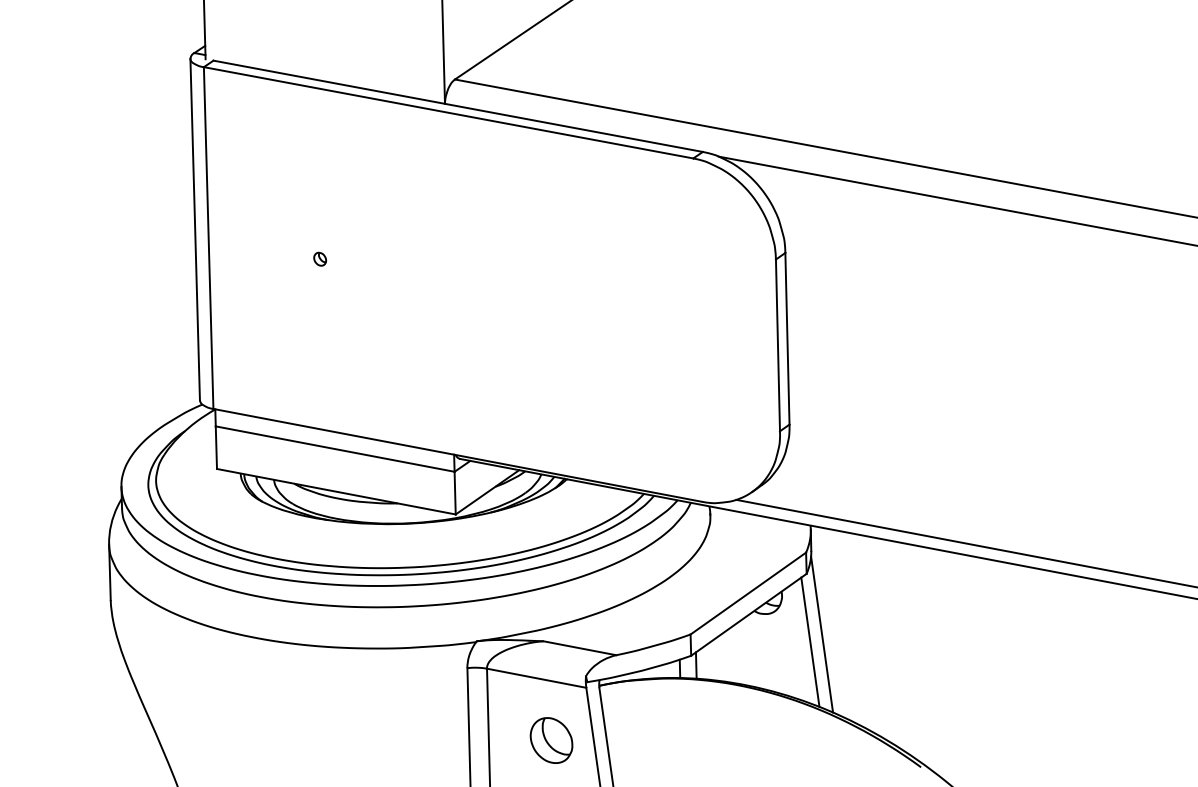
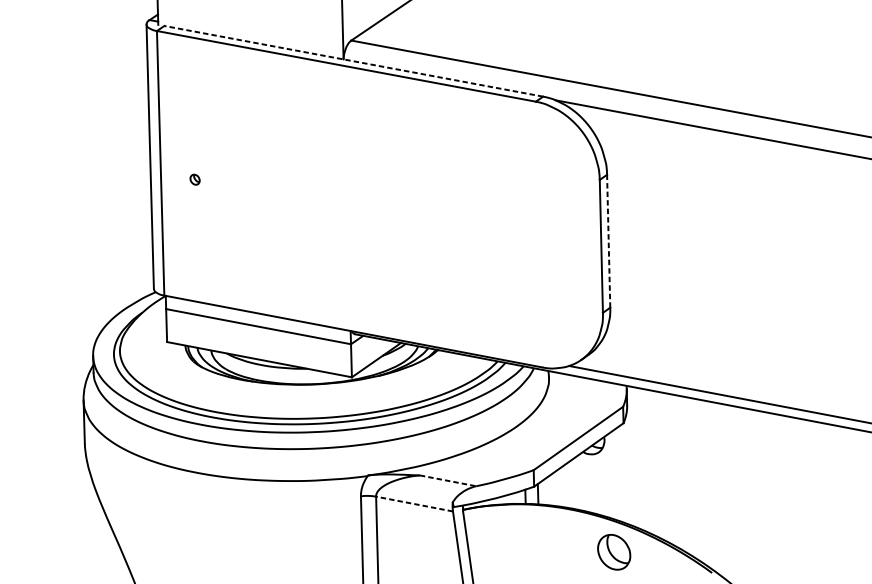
line: (458, 106) -> (354, 61), solid -> dashed
part: (320, 258) -> (195, 179), moved
line: (787, 338) -> (608, 241), solid -> dashed
line: (822, 634) -> (635, 470), removed
line: (810, 641) -> (626, 475), removed
line: (580, 648) -> (448, 481), solid -> dashed
line: (536, 678) -> (414, 504), solid -> dashed
part: (551, 740) -> (614, 552), moved

